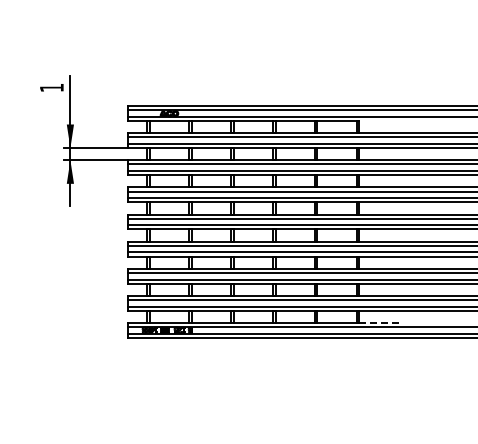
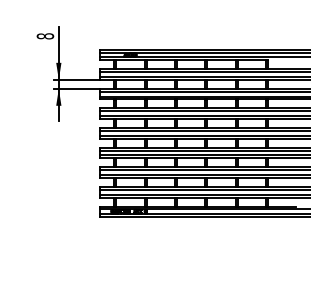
text: (51, 87) -> (45, 36), 1 -> 8
line: (378, 322) -> (281, 206), dashed -> solid

